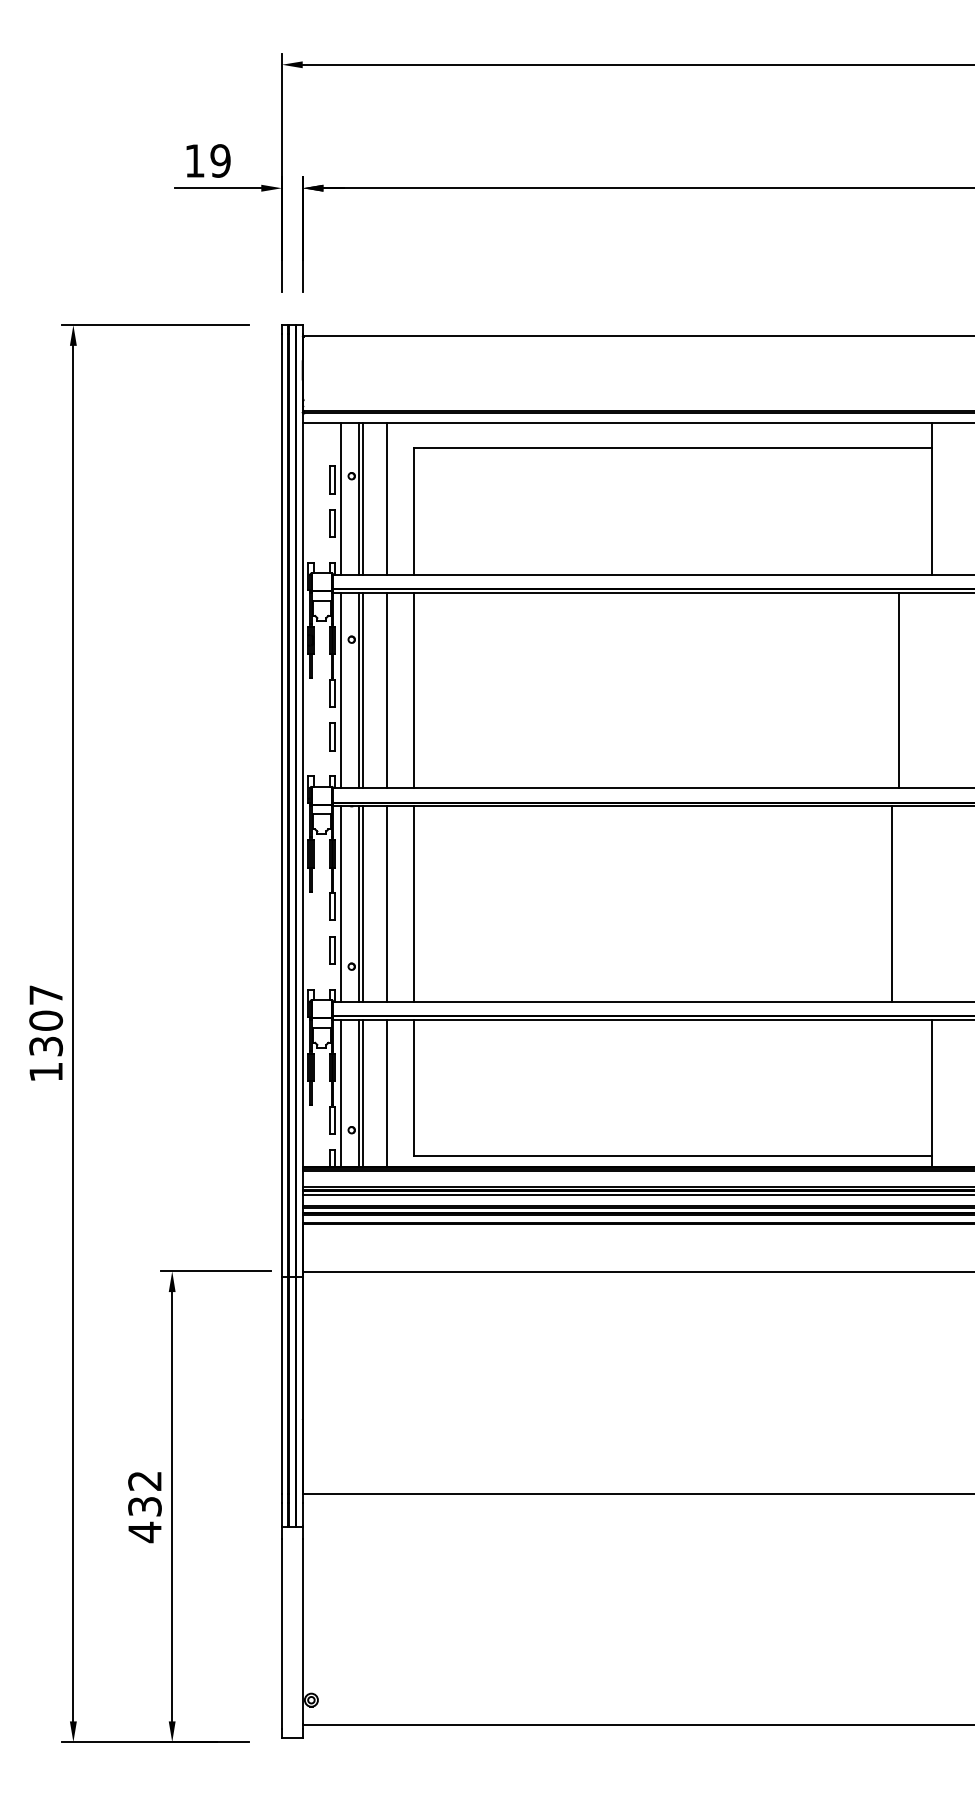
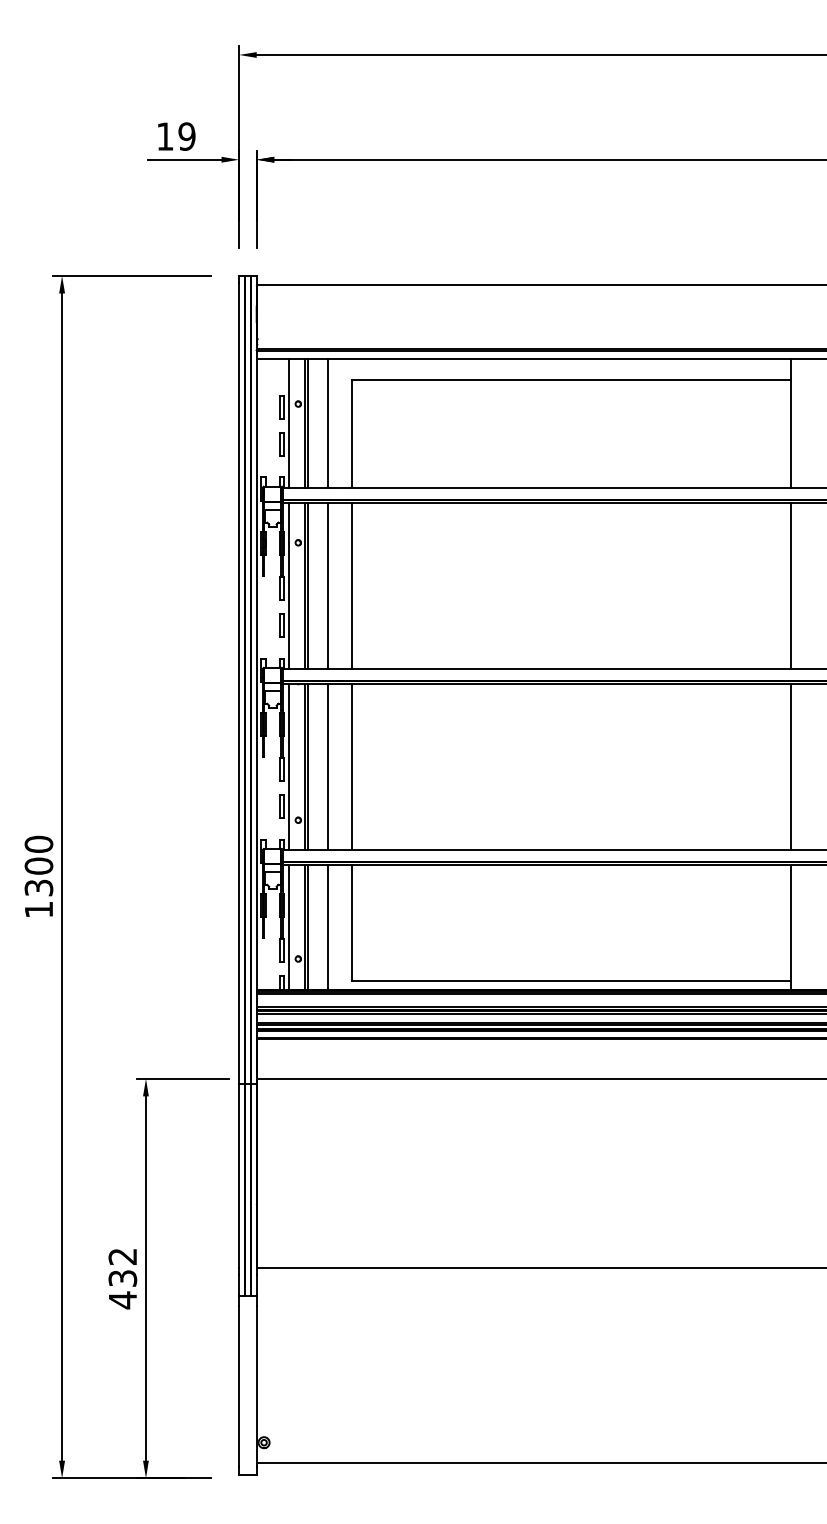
line: (898, 689) -> (790, 585), moved
line: (891, 903) -> (790, 766), moved
text: (45, 994) -> (38, 843), 1307 -> 1300

